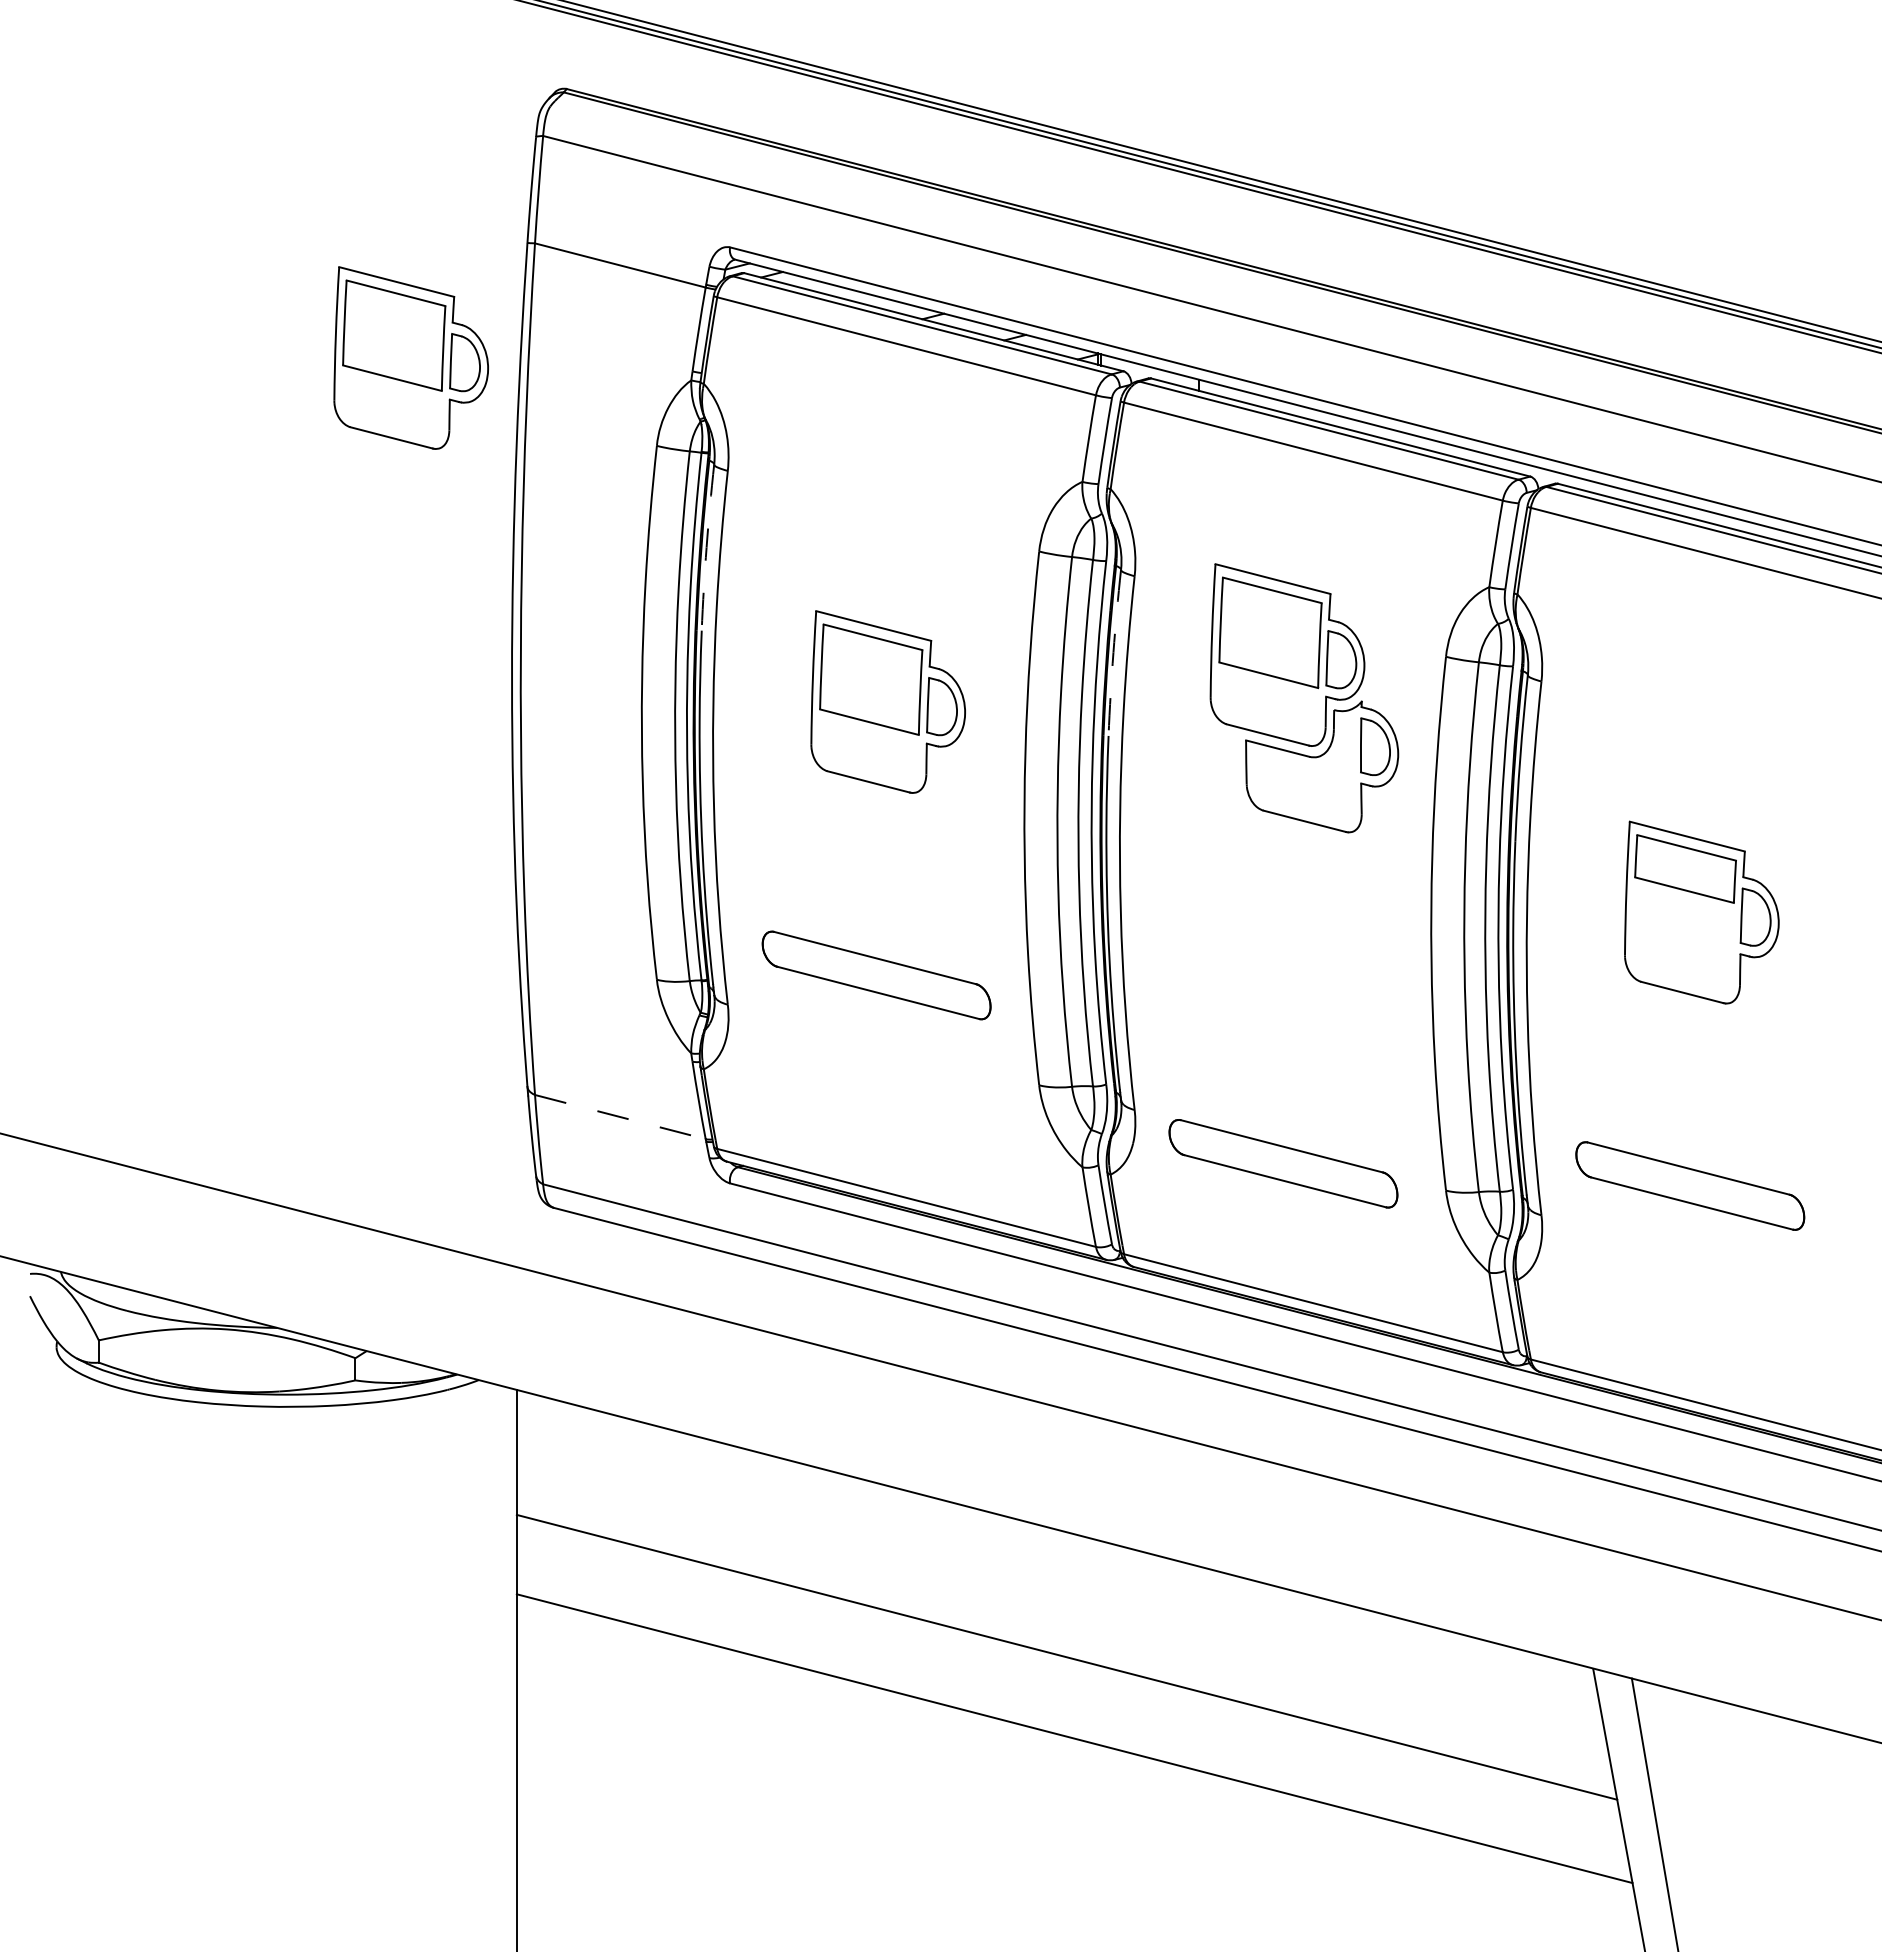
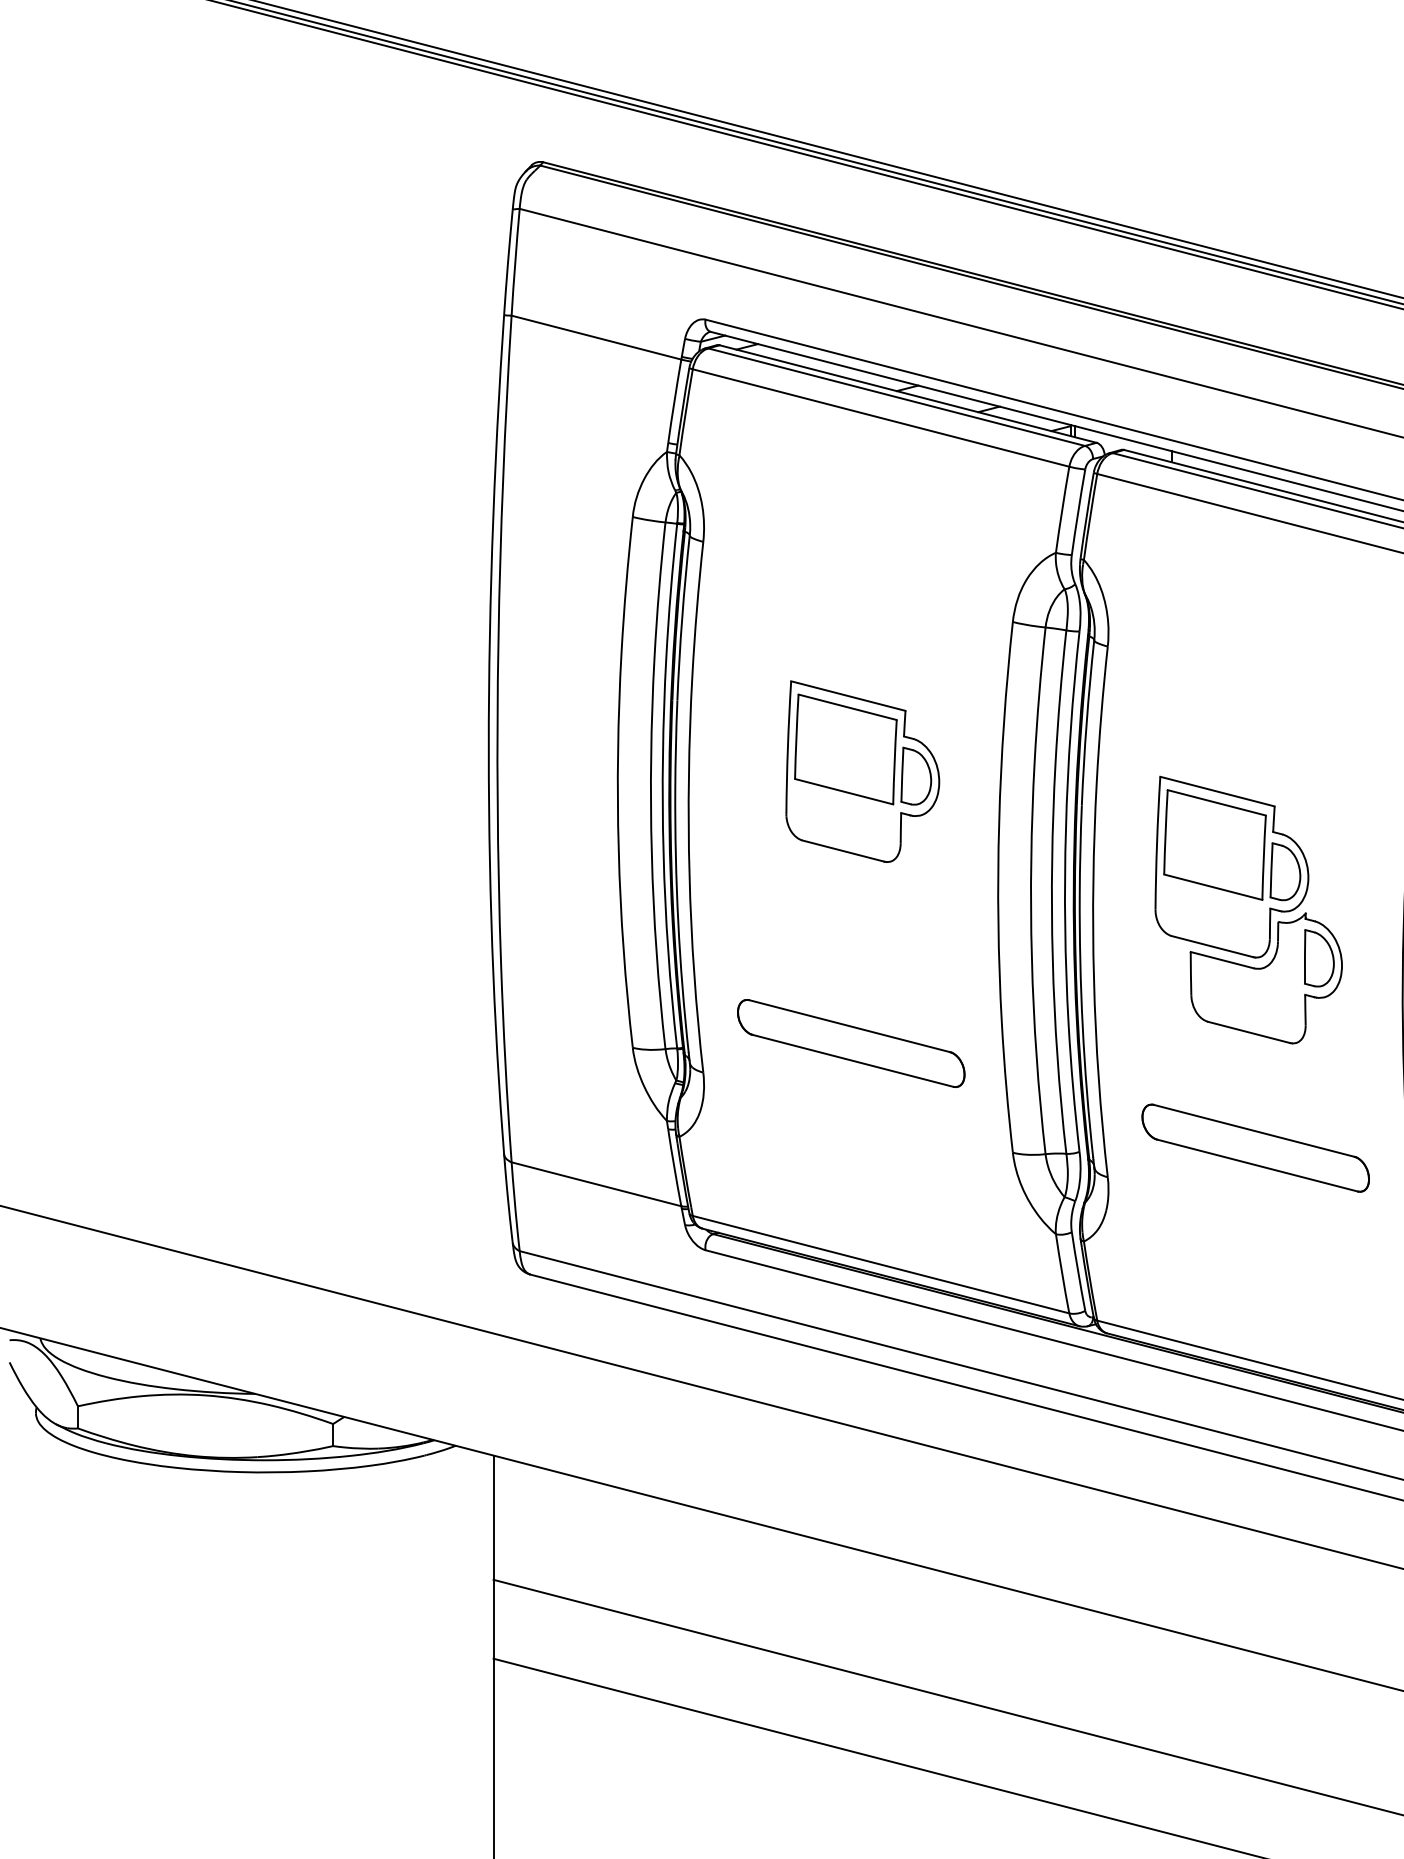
part: (410, 357) -> (387, 429), removed
arc: (706, 547) -> (682, 618), dashed -> solid
arc: (1113, 652) -> (1086, 722), dashed -> solid
part: (1304, 698) -> (1248, 910), moved
line: (620, 1117) -> (596, 1184), dashed -> solid
part: (1283, 1163) -> (1255, 1147), moved

